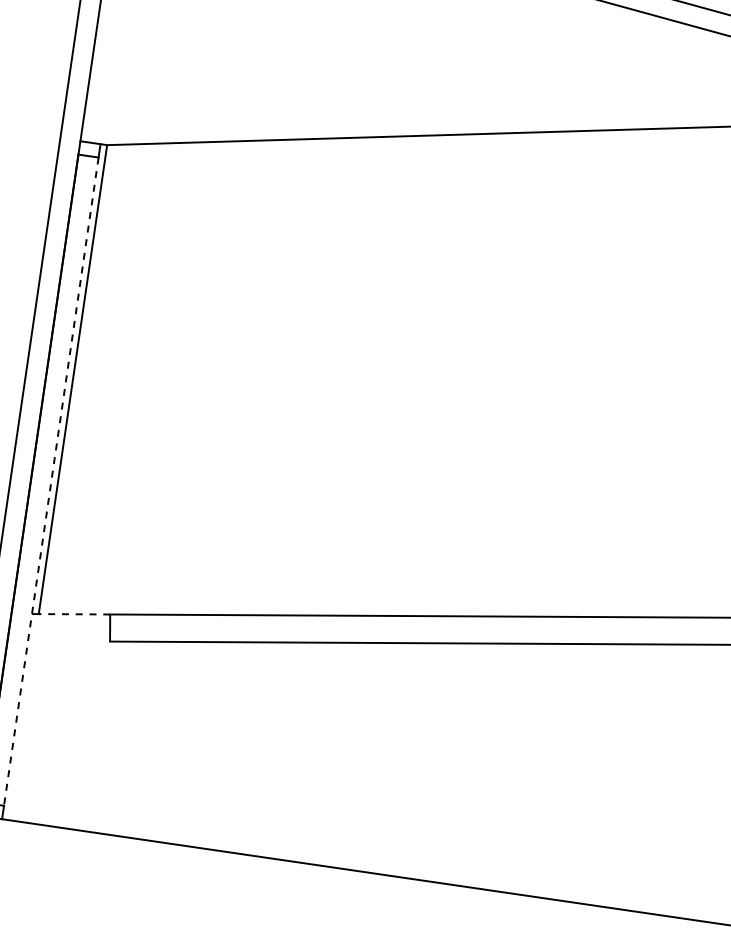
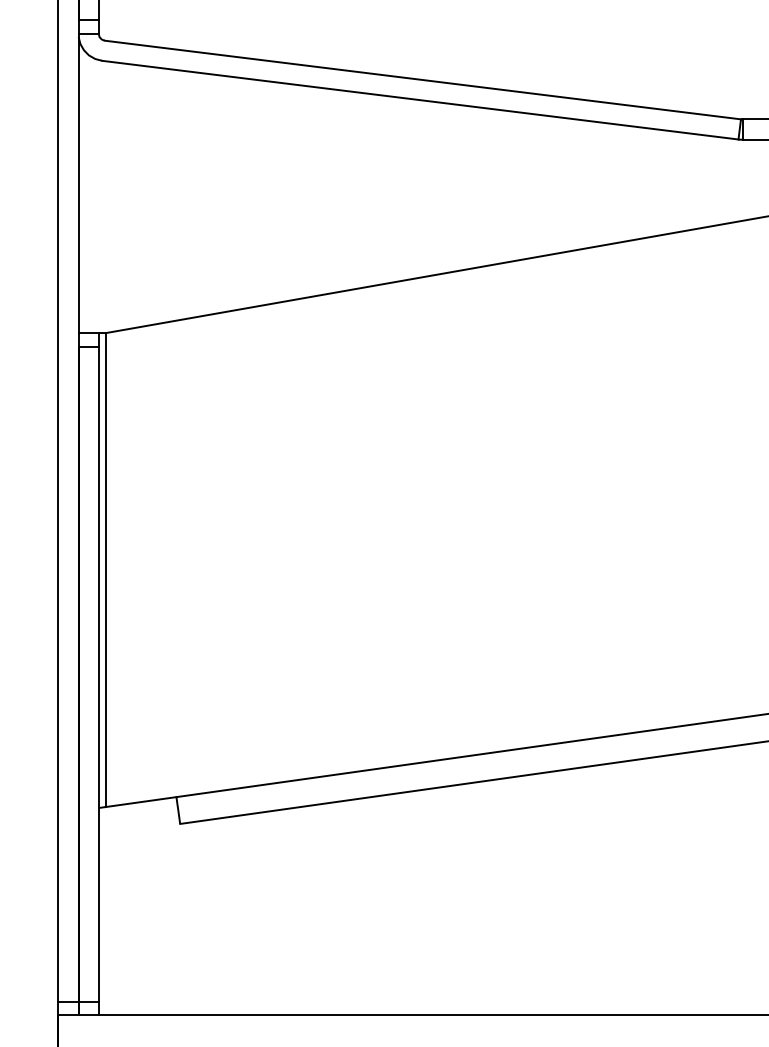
line: (51, 482) -> (99, 674), dashed -> solid
line: (74, 614) -> (141, 802), dashed -> solid

